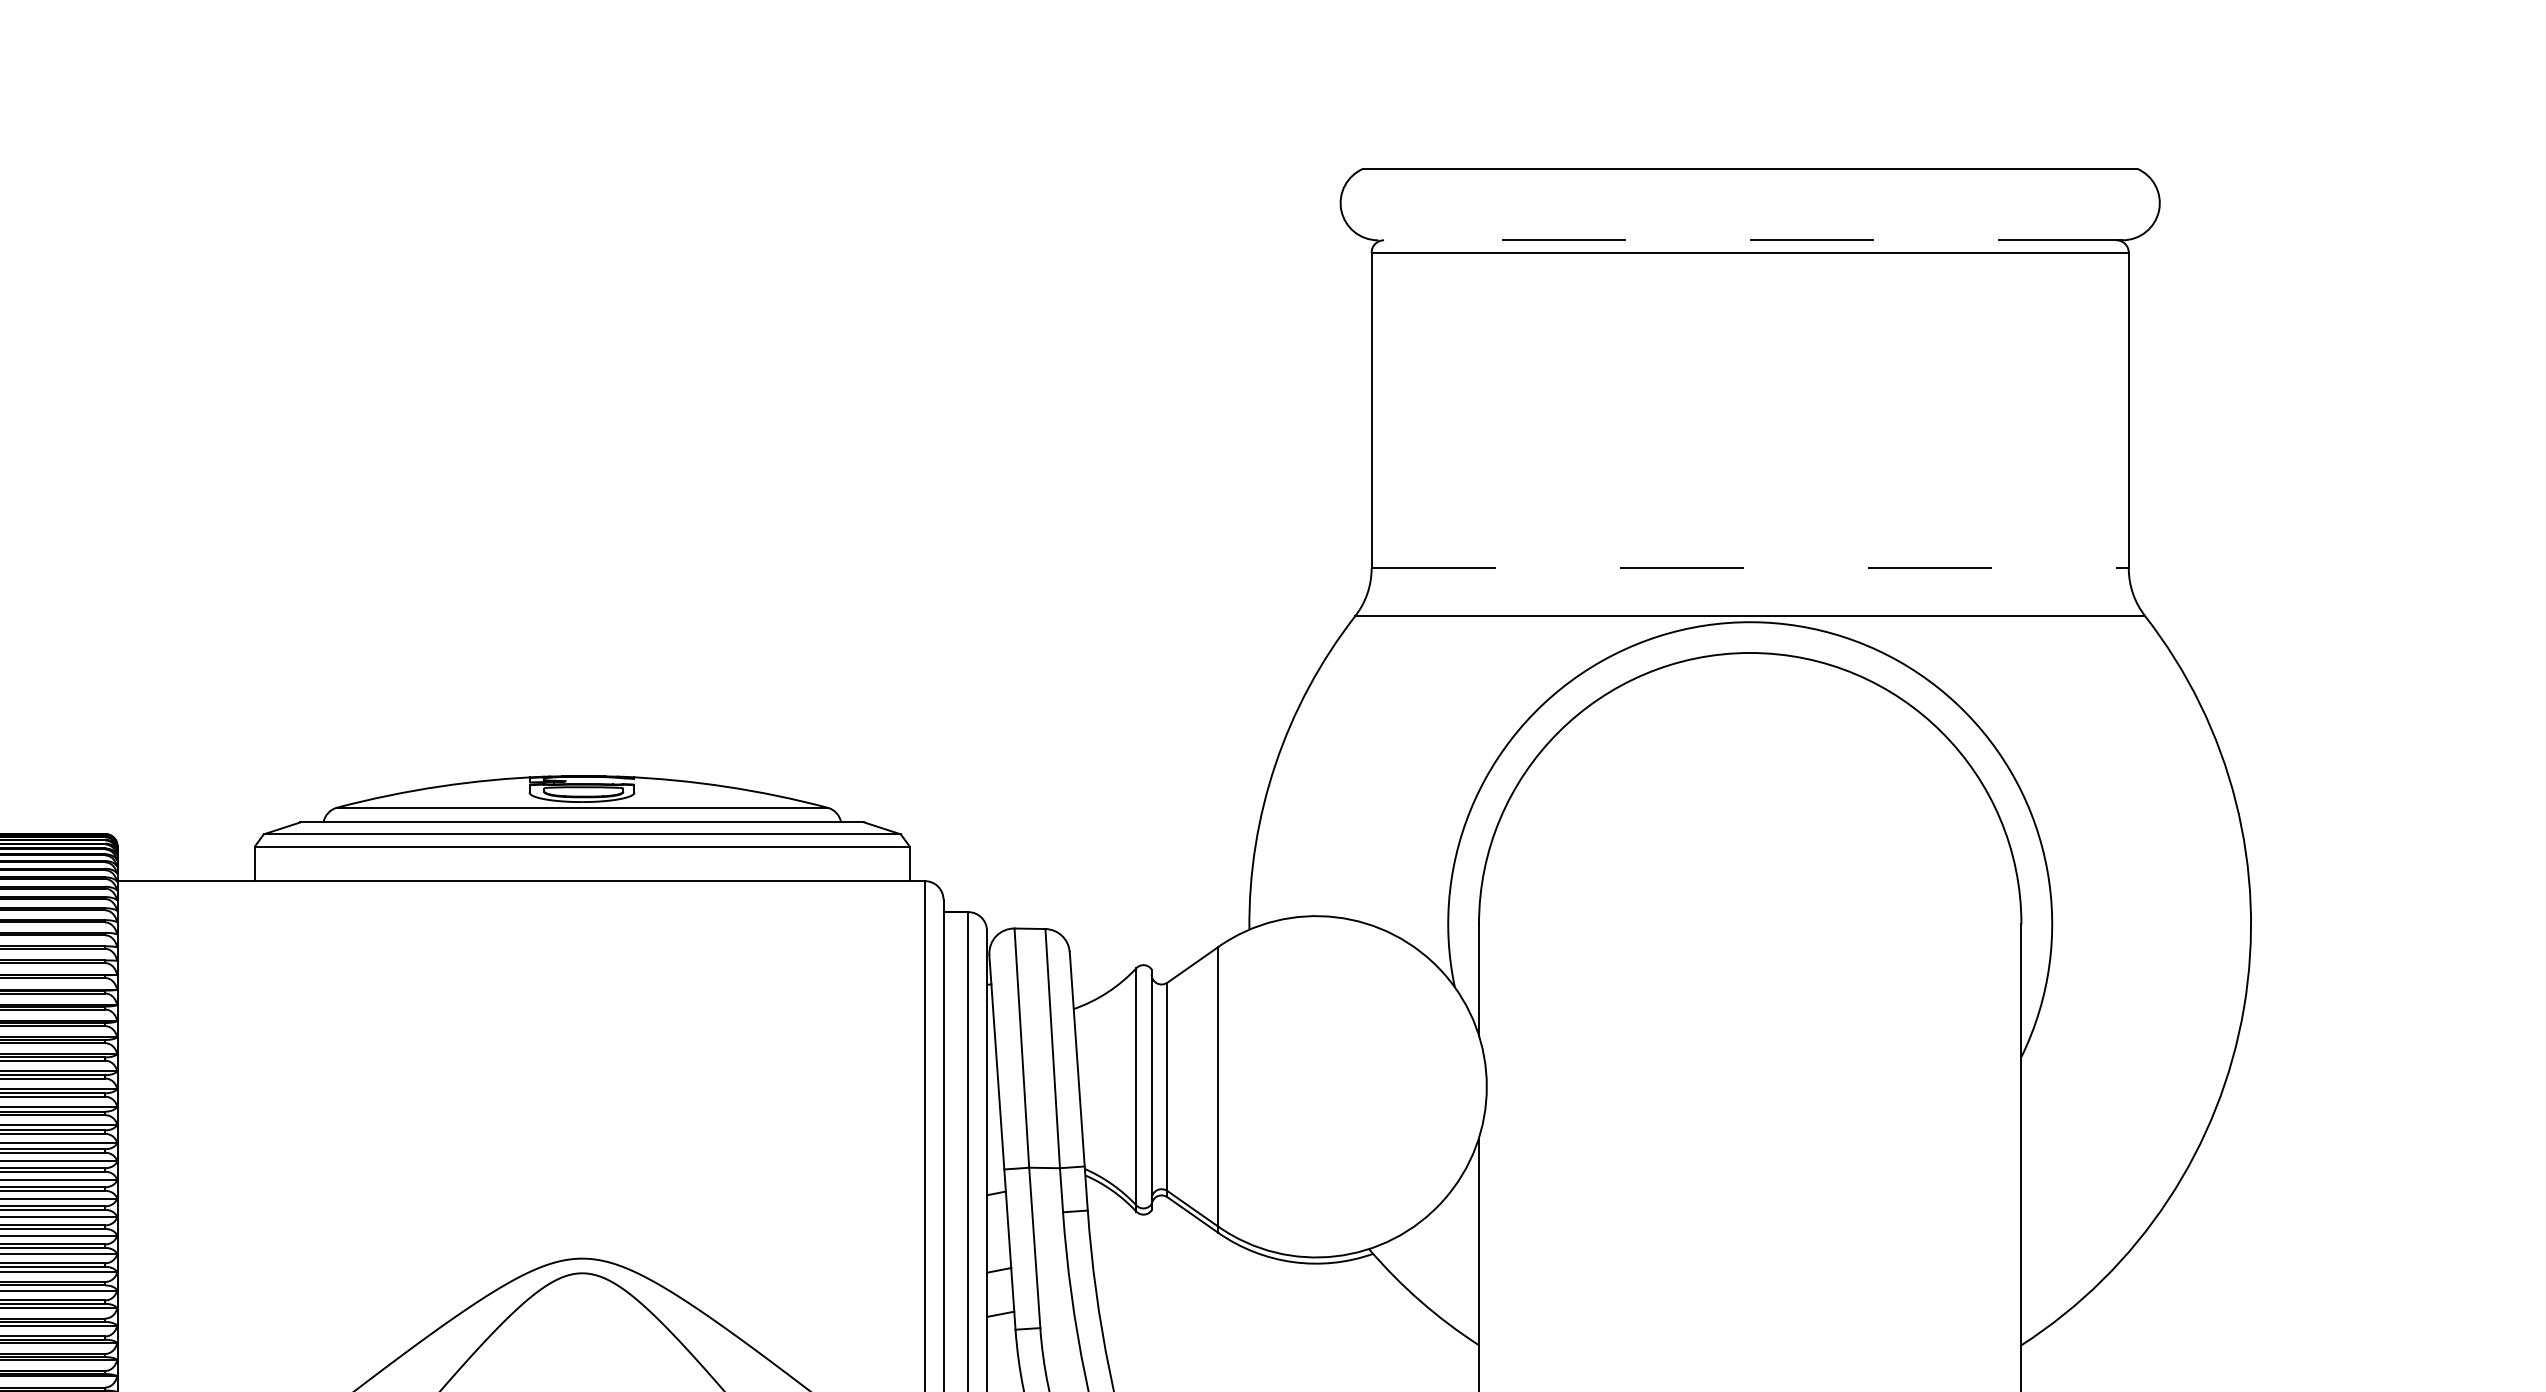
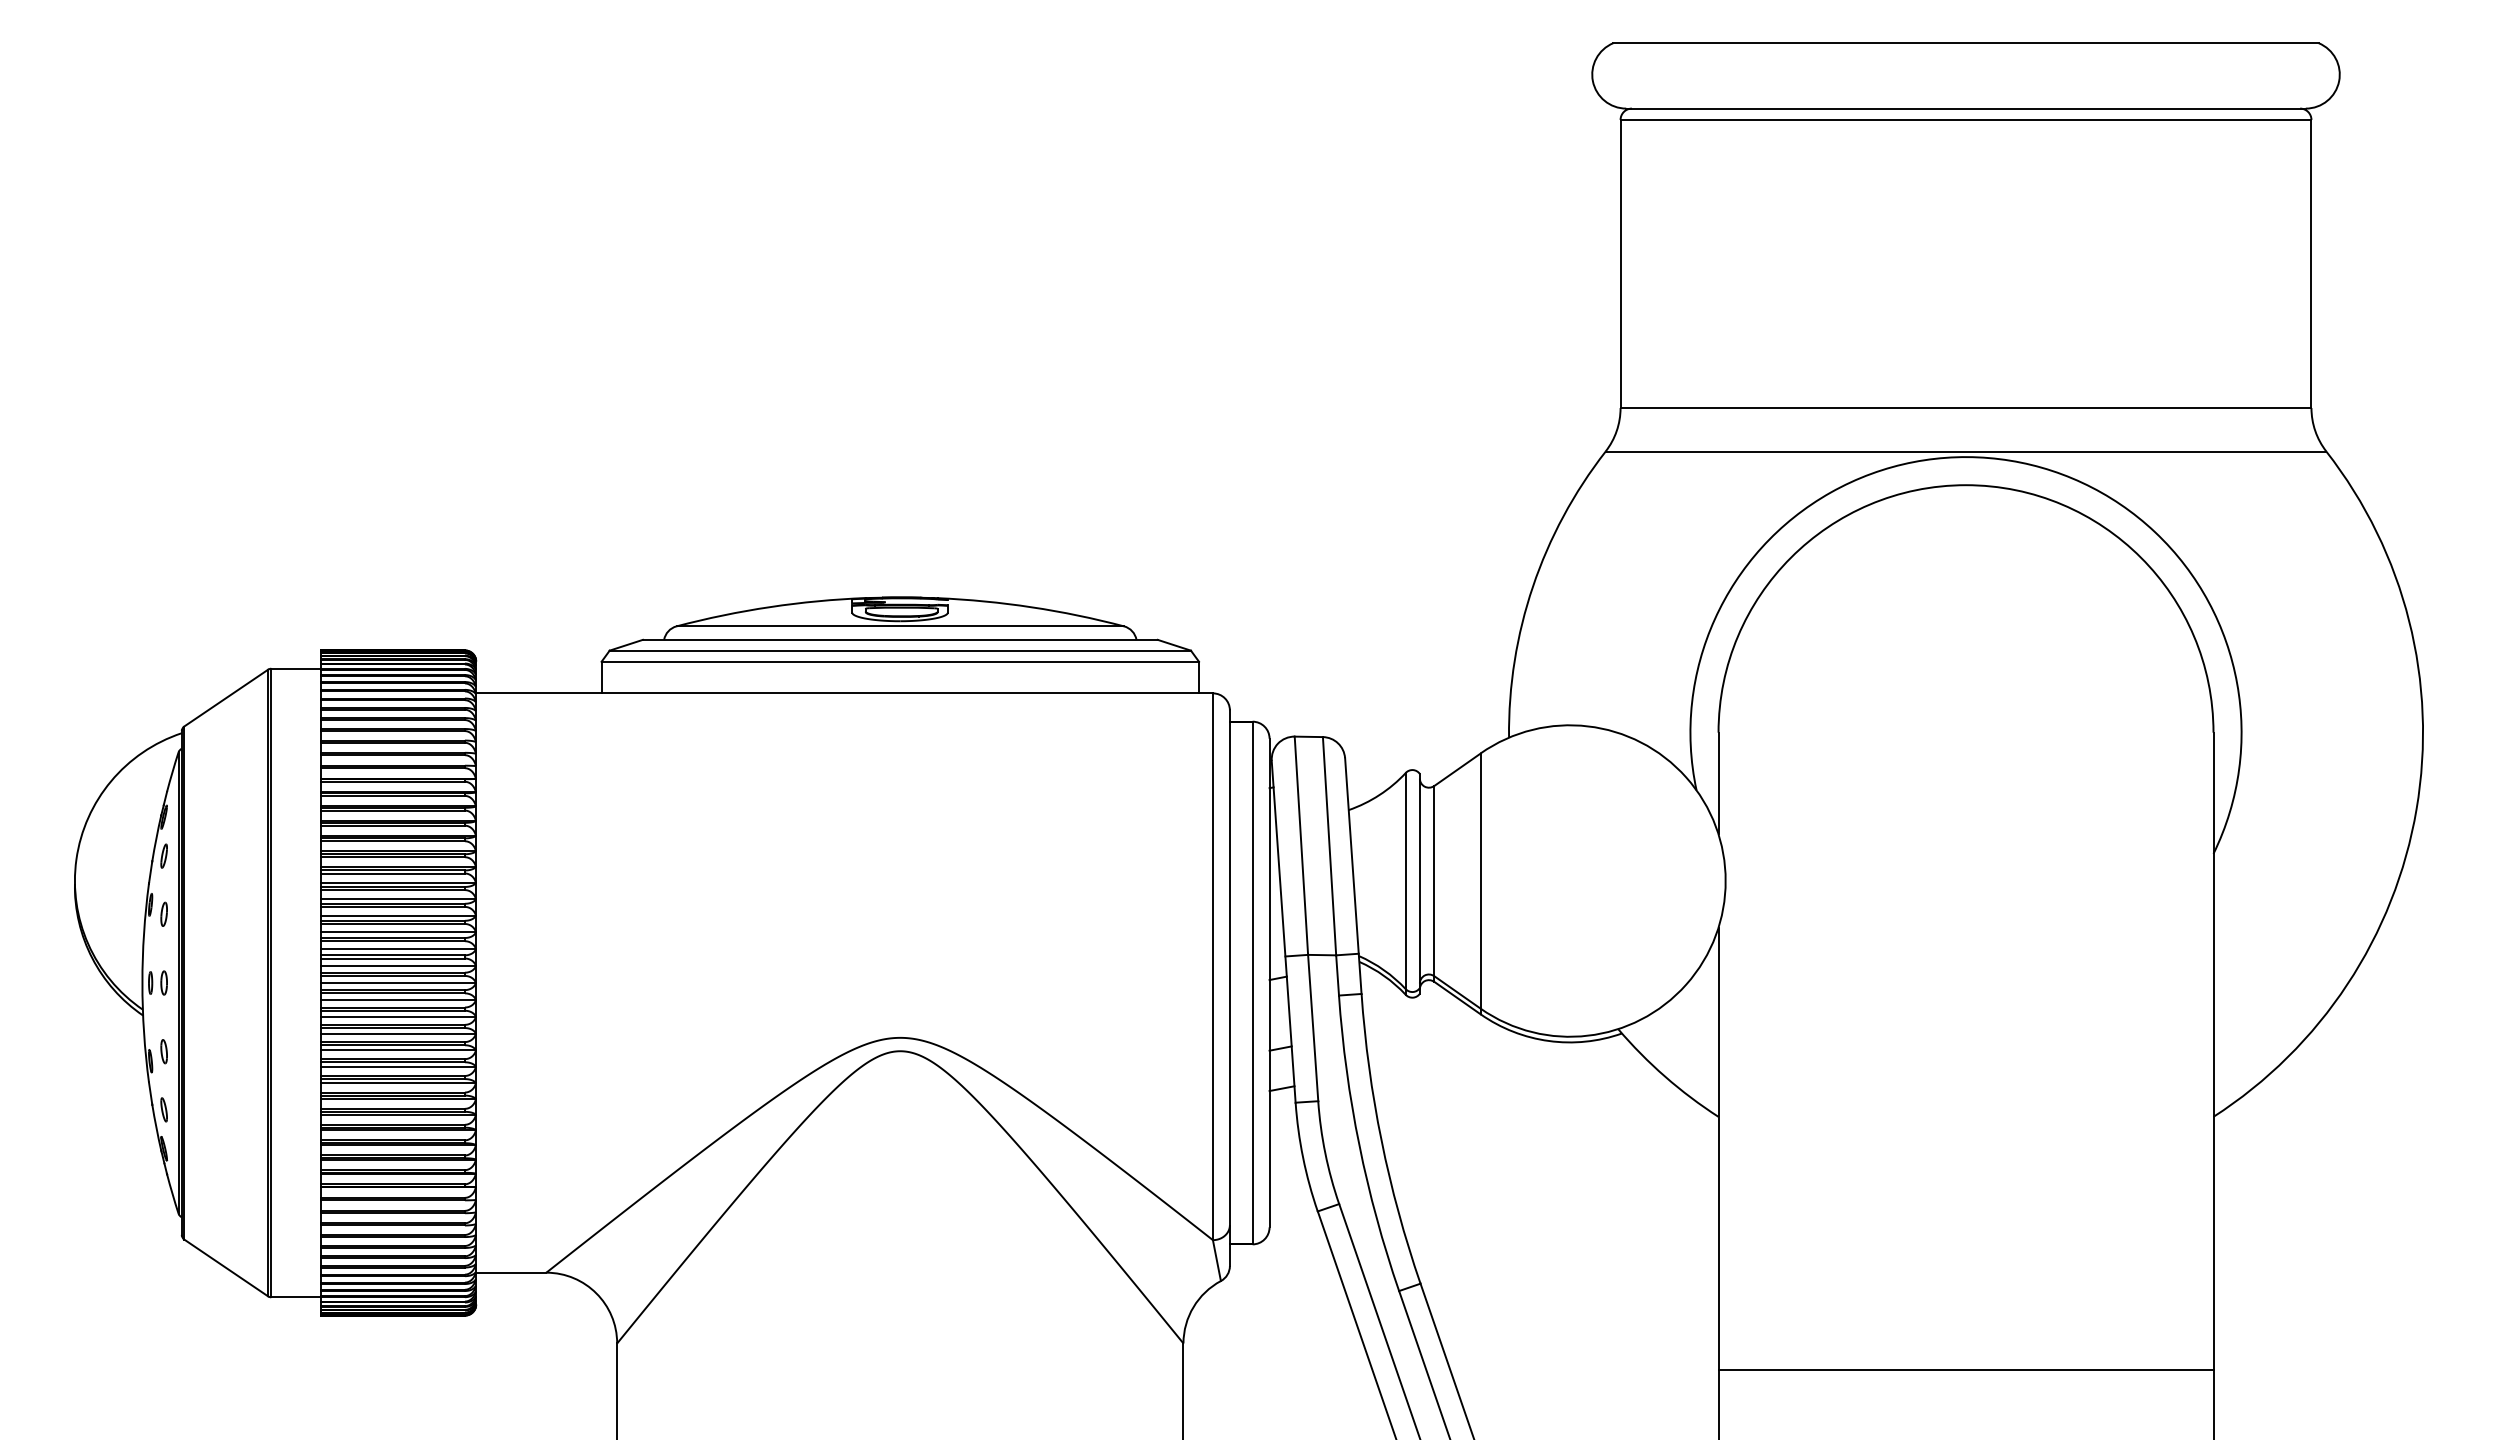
line: (1750, 240) -> (1966, 108), dashed -> solid
line: (1750, 568) -> (1966, 408), dashed -> solid

